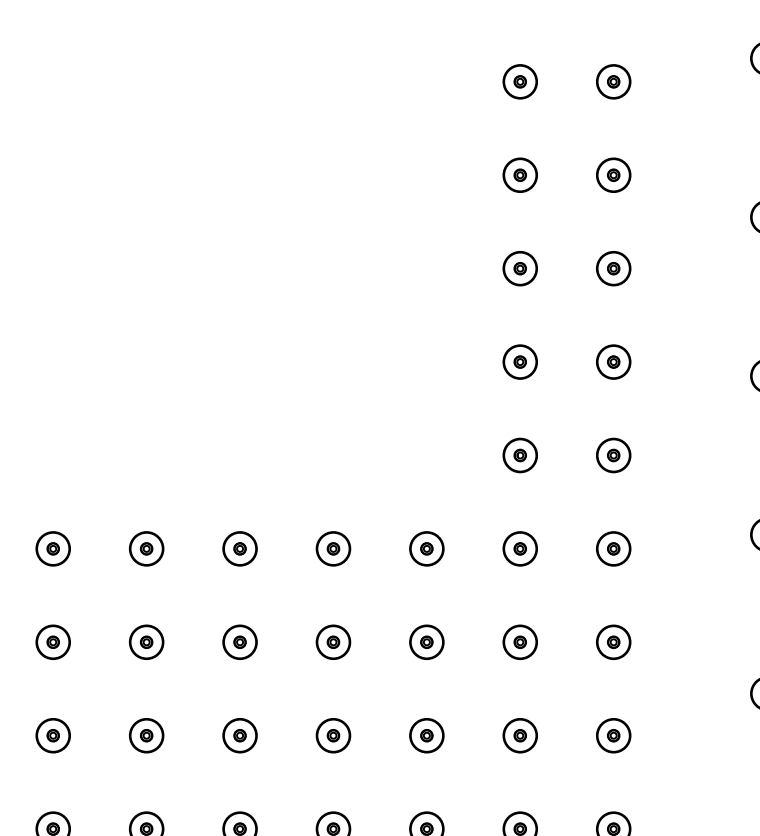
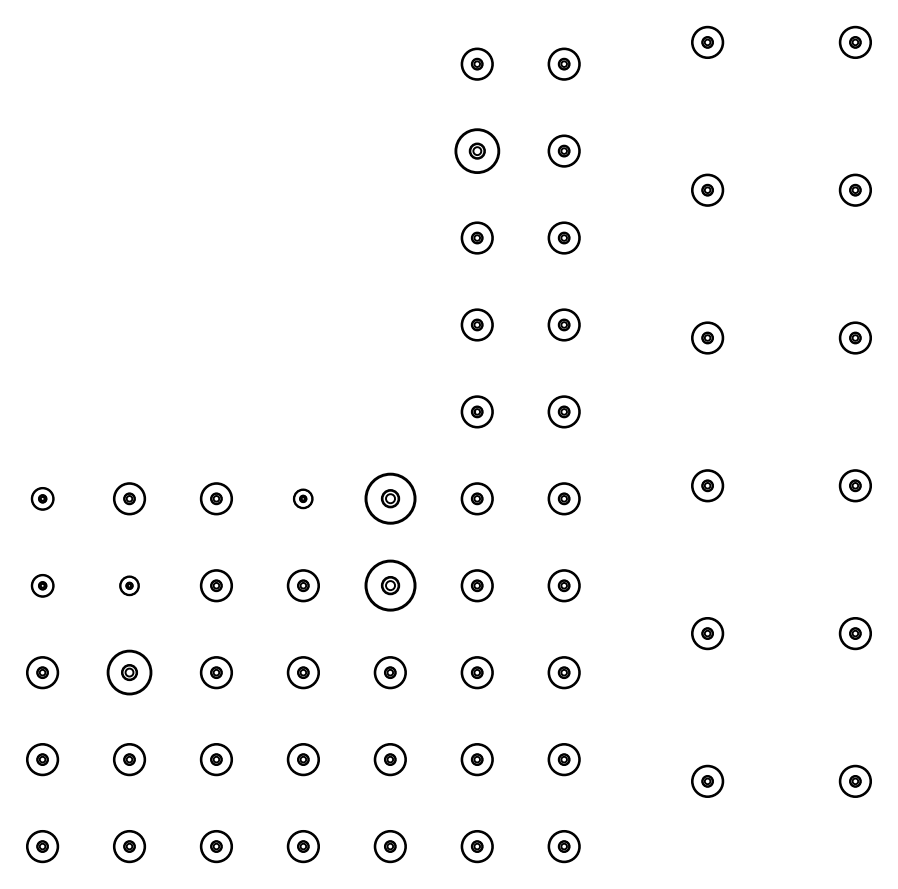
part: (519, 174) -> (476, 150), size x1.4
part: (53, 548) -> (42, 498), size x0.7
part: (332, 548) -> (302, 498), size x0.6
part: (425, 548) -> (389, 498), size x1.6
part: (53, 642) -> (42, 585), size x0.7
part: (146, 642) -> (129, 585), size x0.6
part: (425, 642) -> (389, 585), size x1.6
part: (146, 735) -> (129, 672), size x1.4

